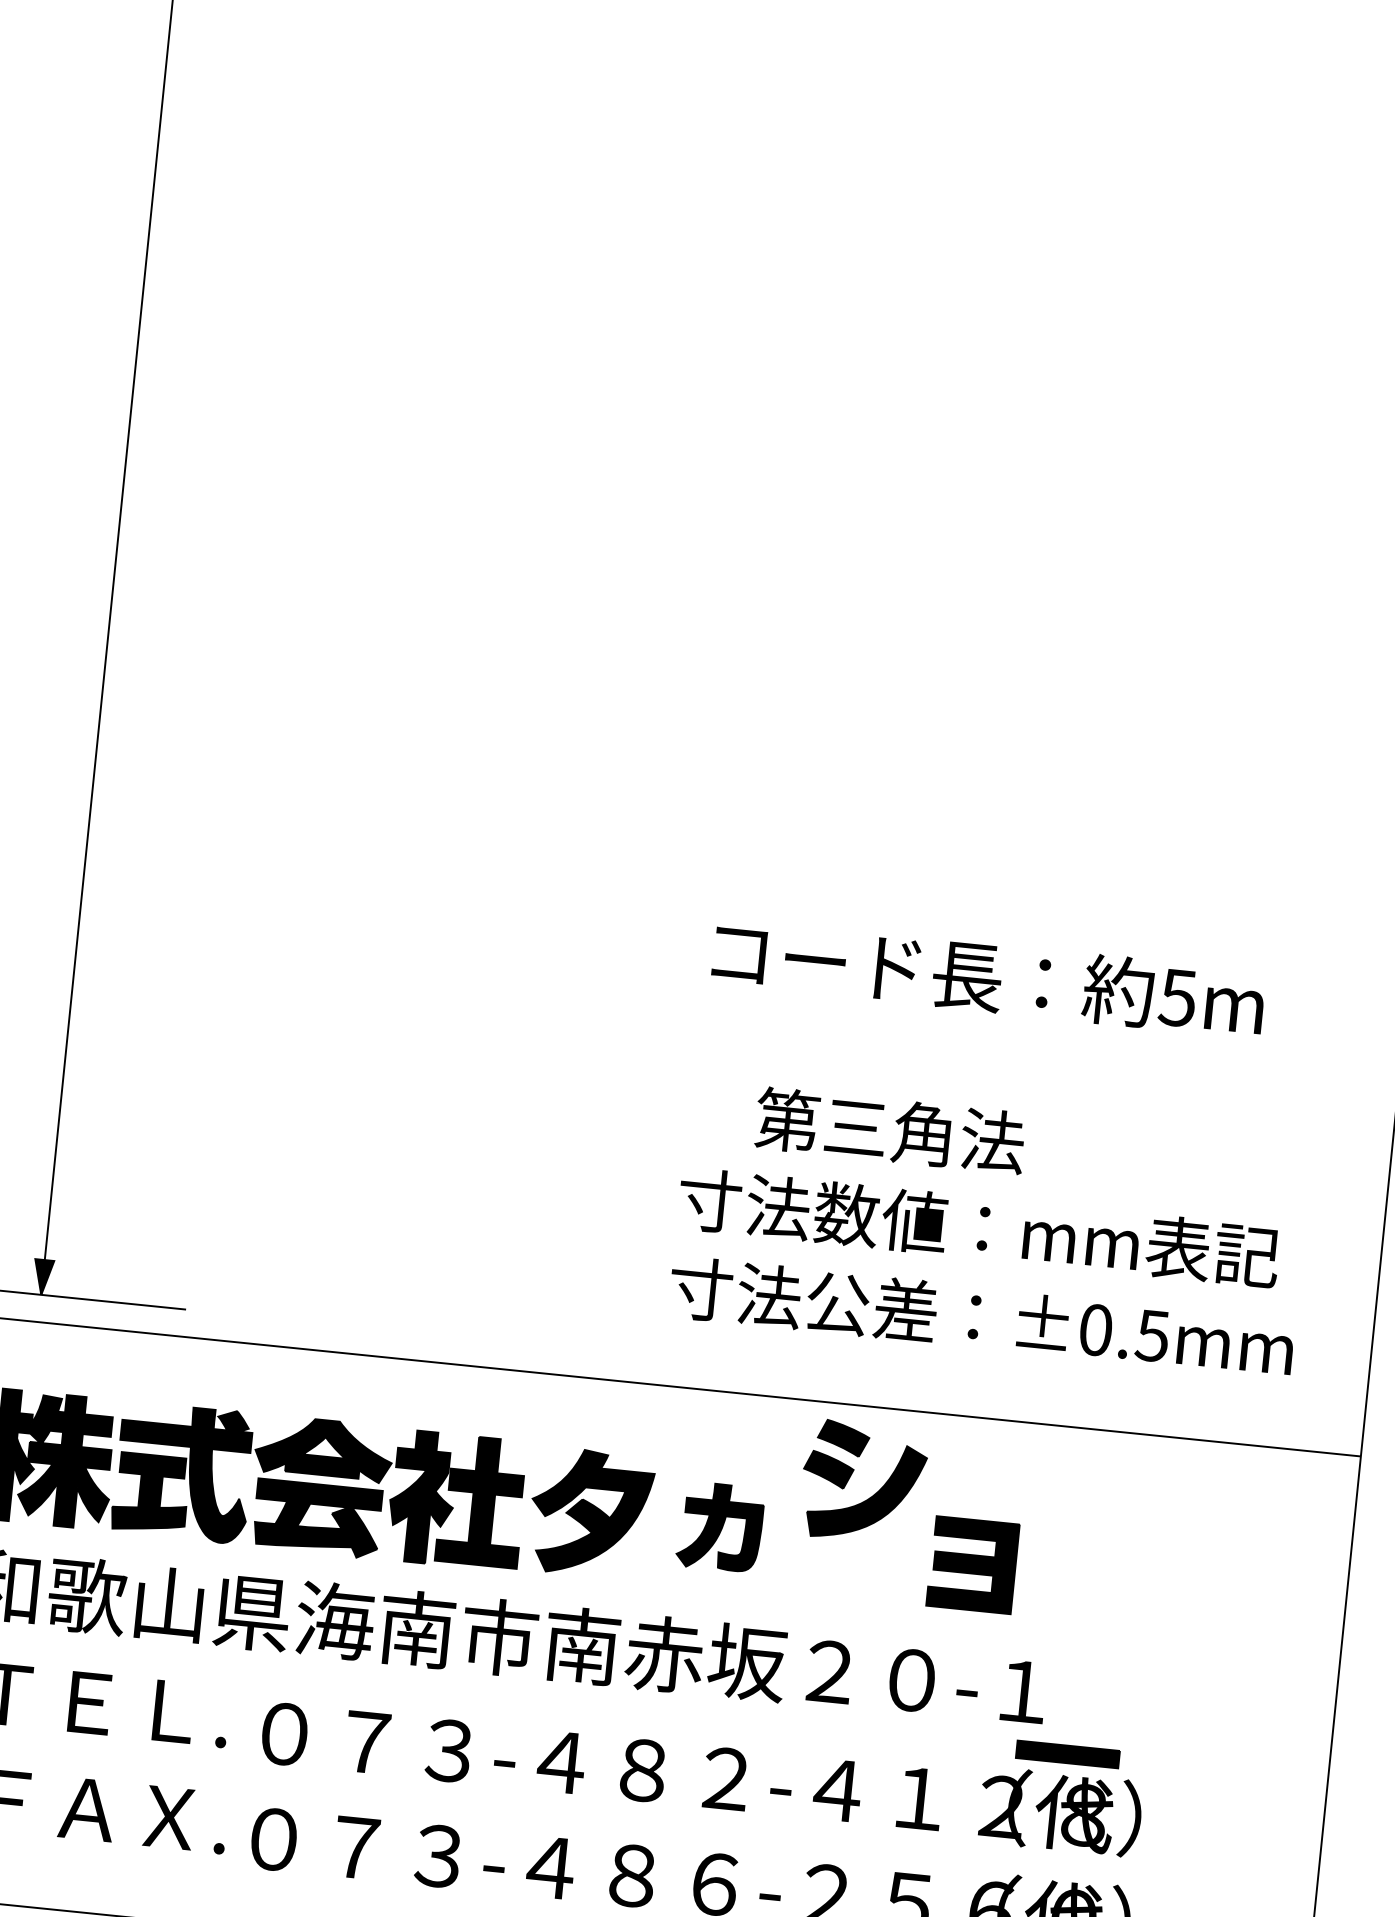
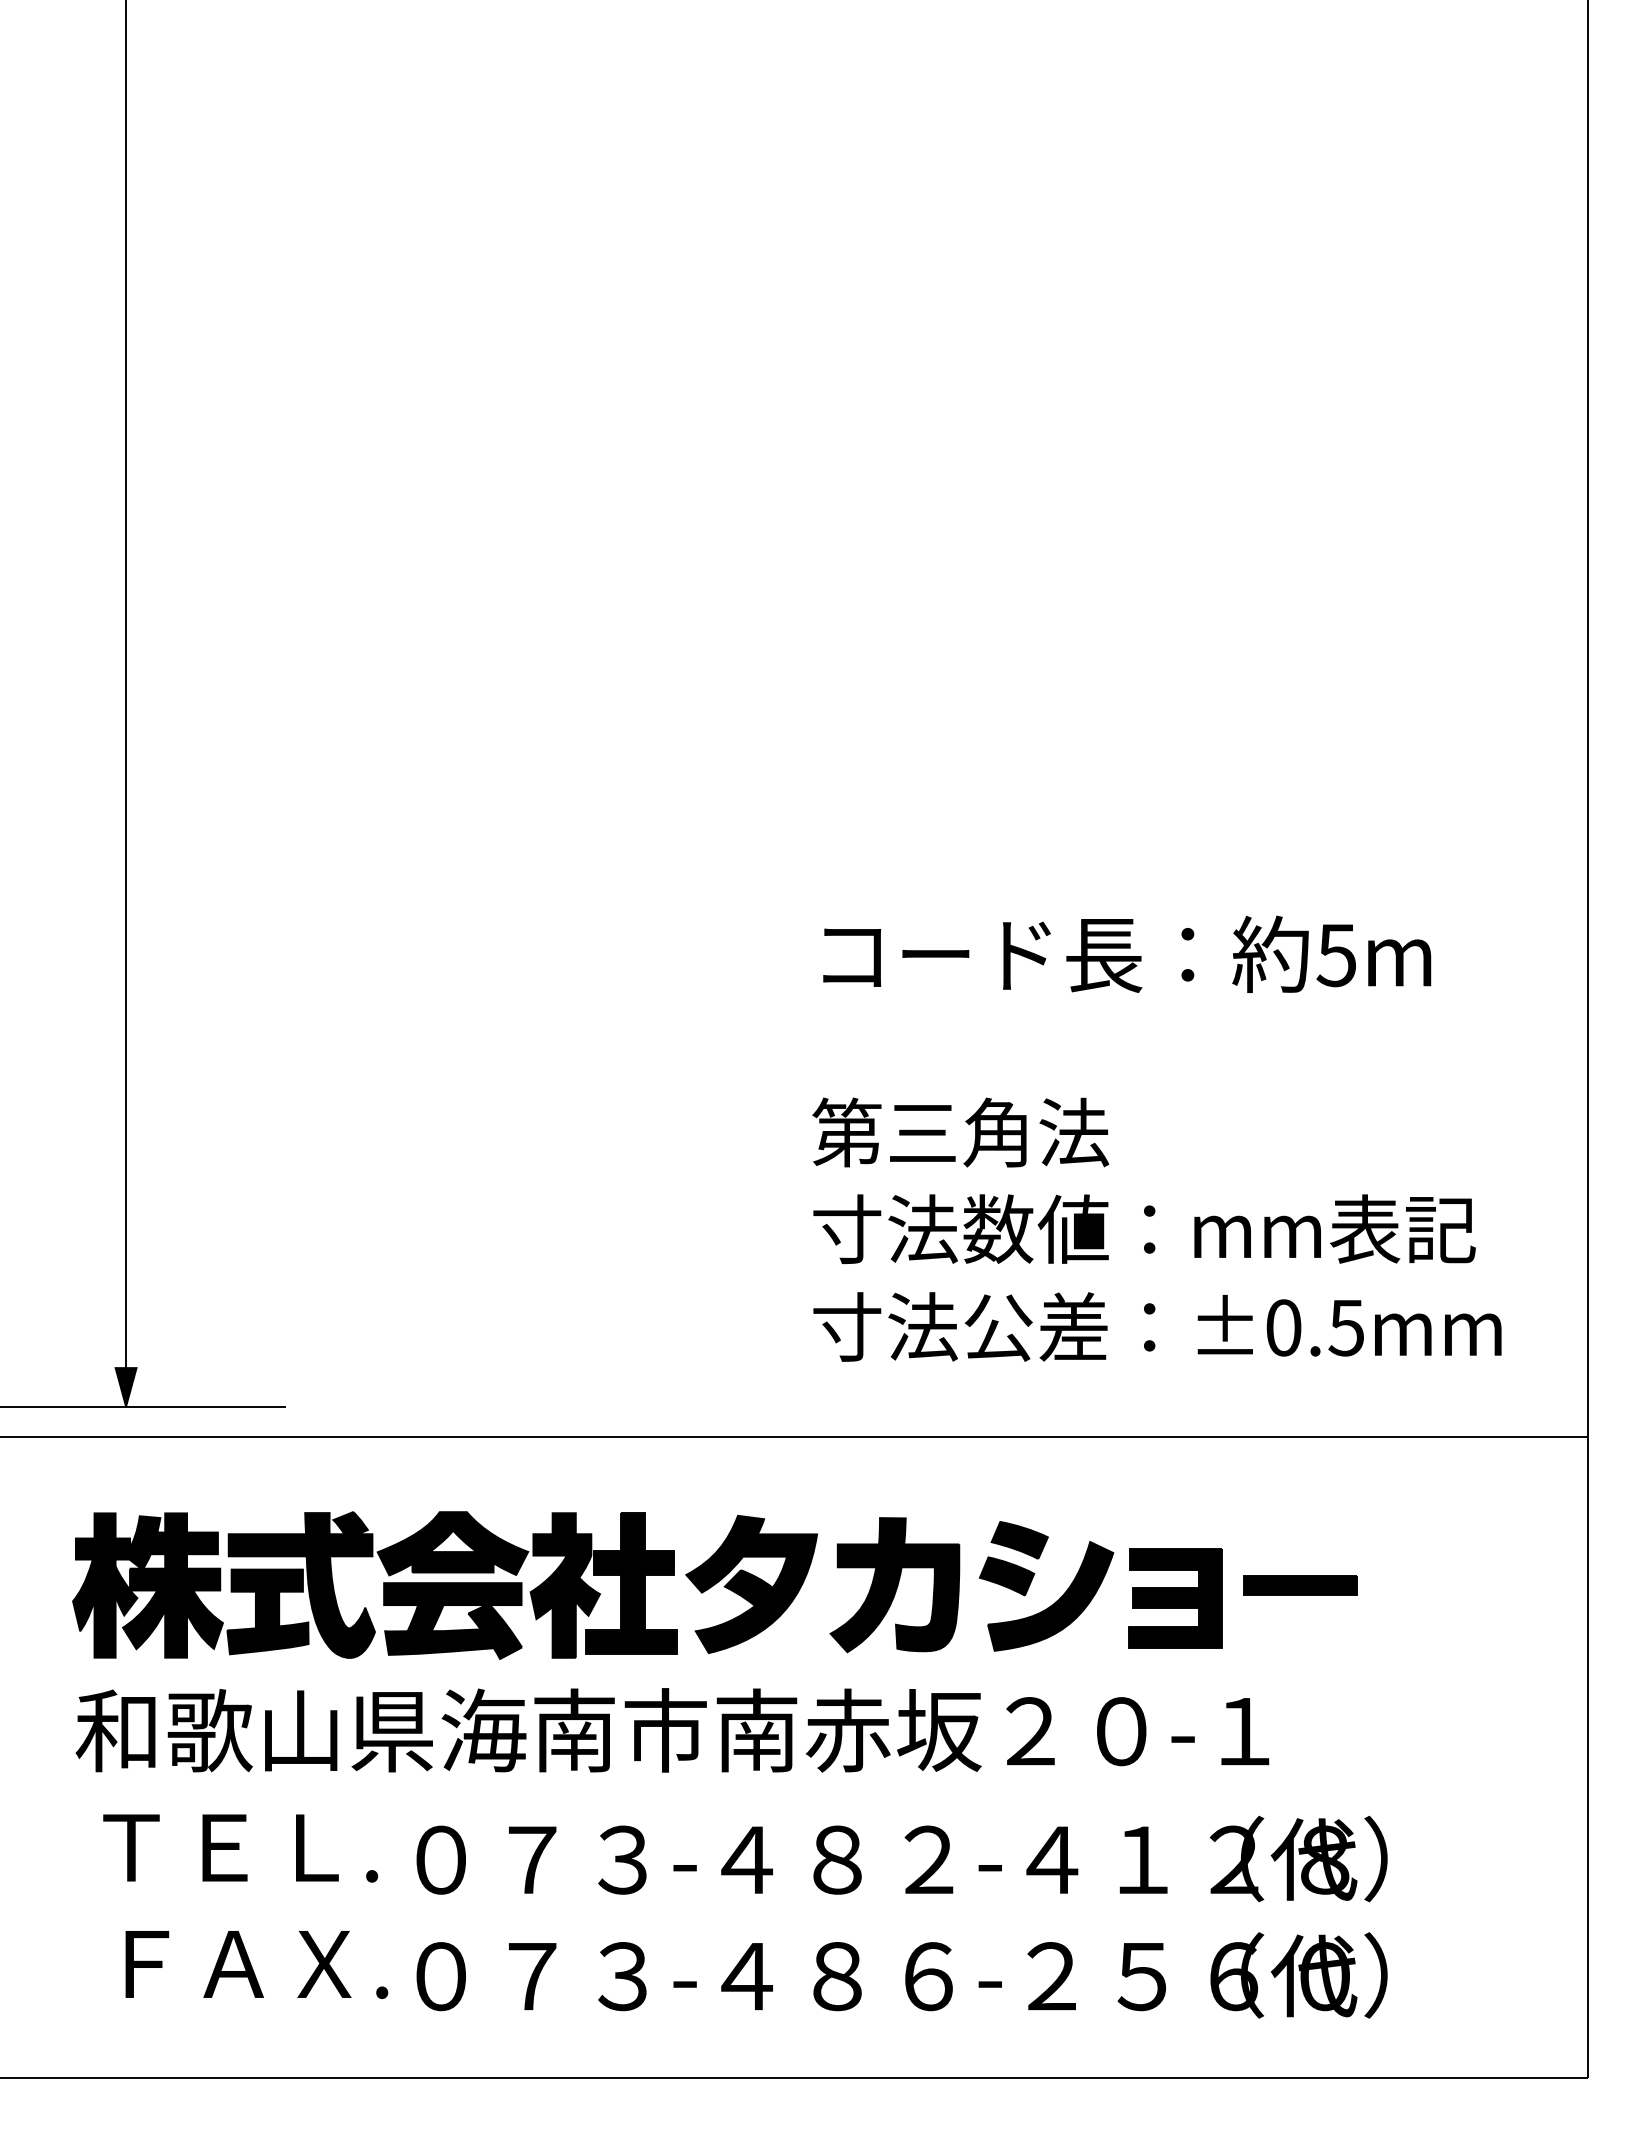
text: (890, 1130) -> (960, 1132), moved
part: (851, 1475) -> (1032, 1580), moved
part: (720, 1527) -> (894, 1585), size x1.43
part: (1068, 1754) -> (1300, 1585), moved

